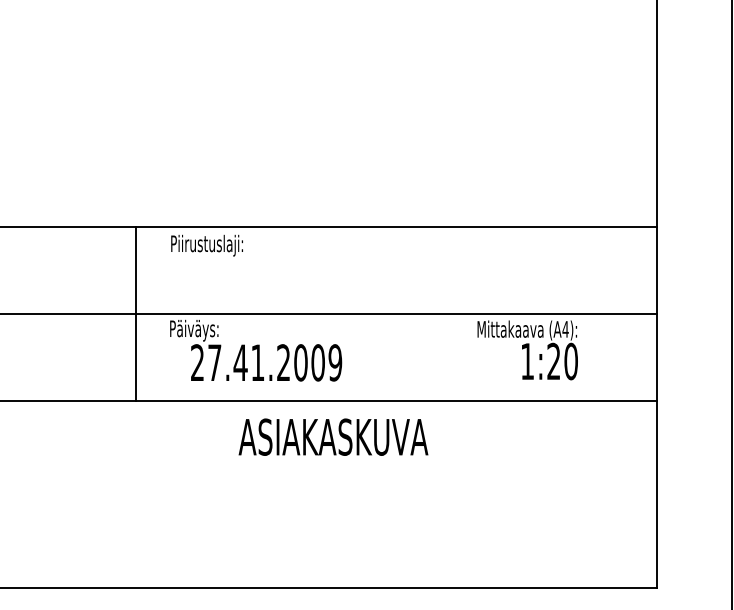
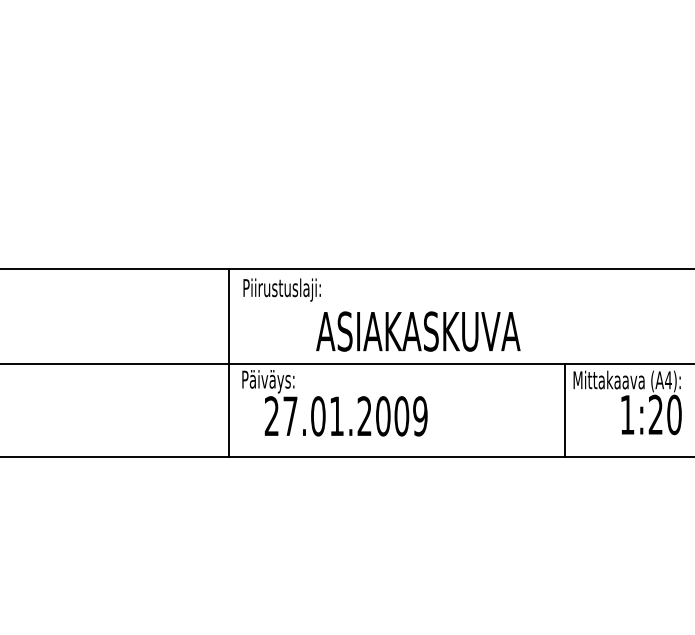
line: (136, 313) -> (229, 363), moved
line: (469, 357) -> (564, 410), added
text: (240, 362) -> (318, 415), 27.41.2009 -> 27.01.2009
text: (333, 436) -> (418, 330), moved

